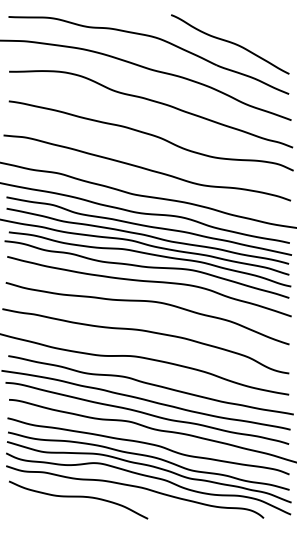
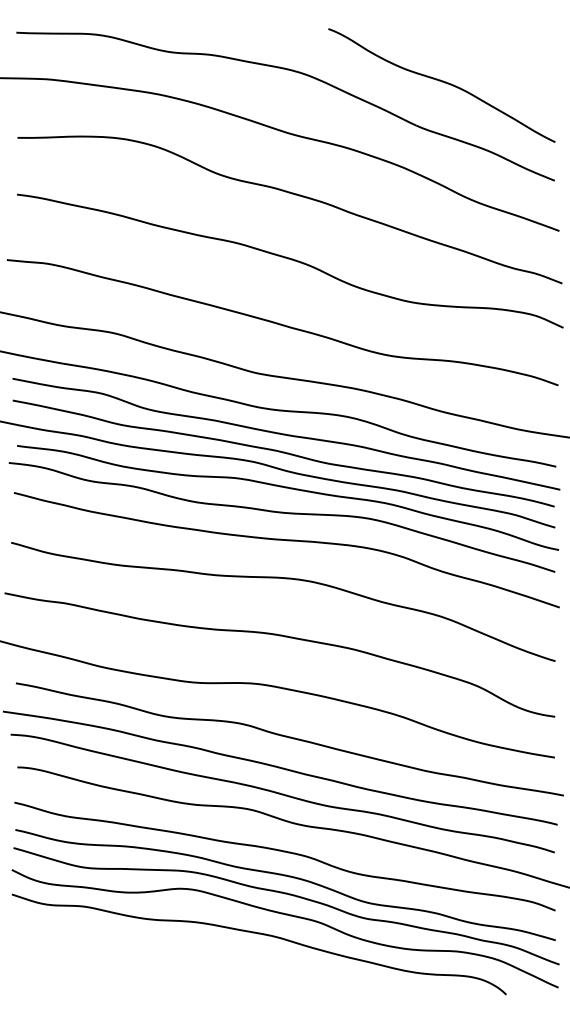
curve: (78, 497) -> (150, 954), removed

